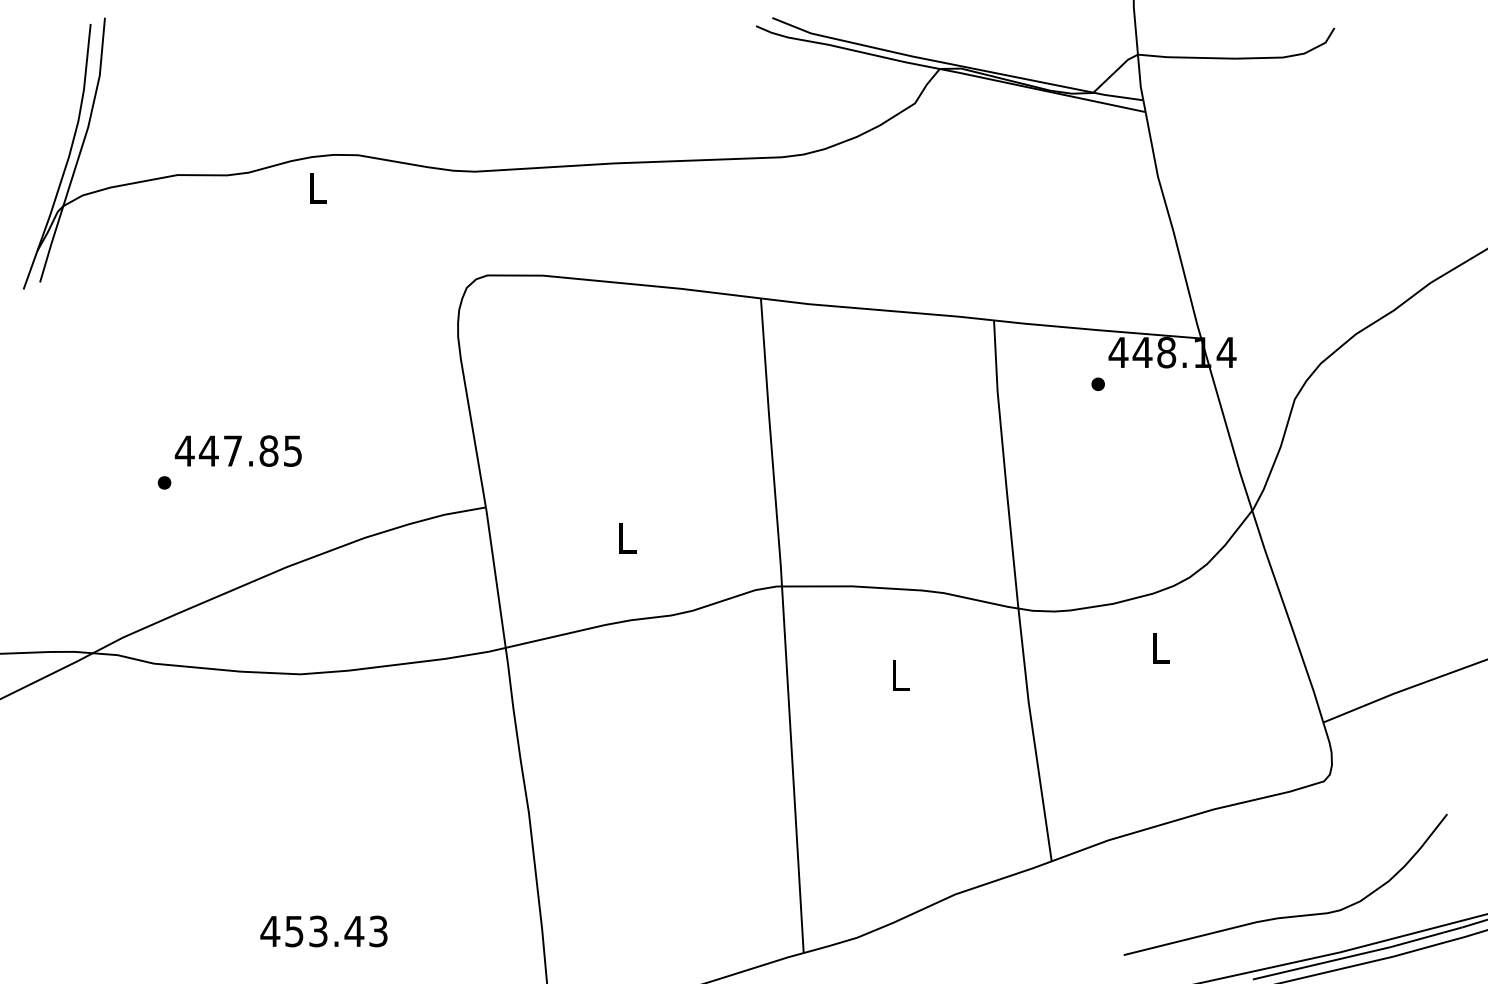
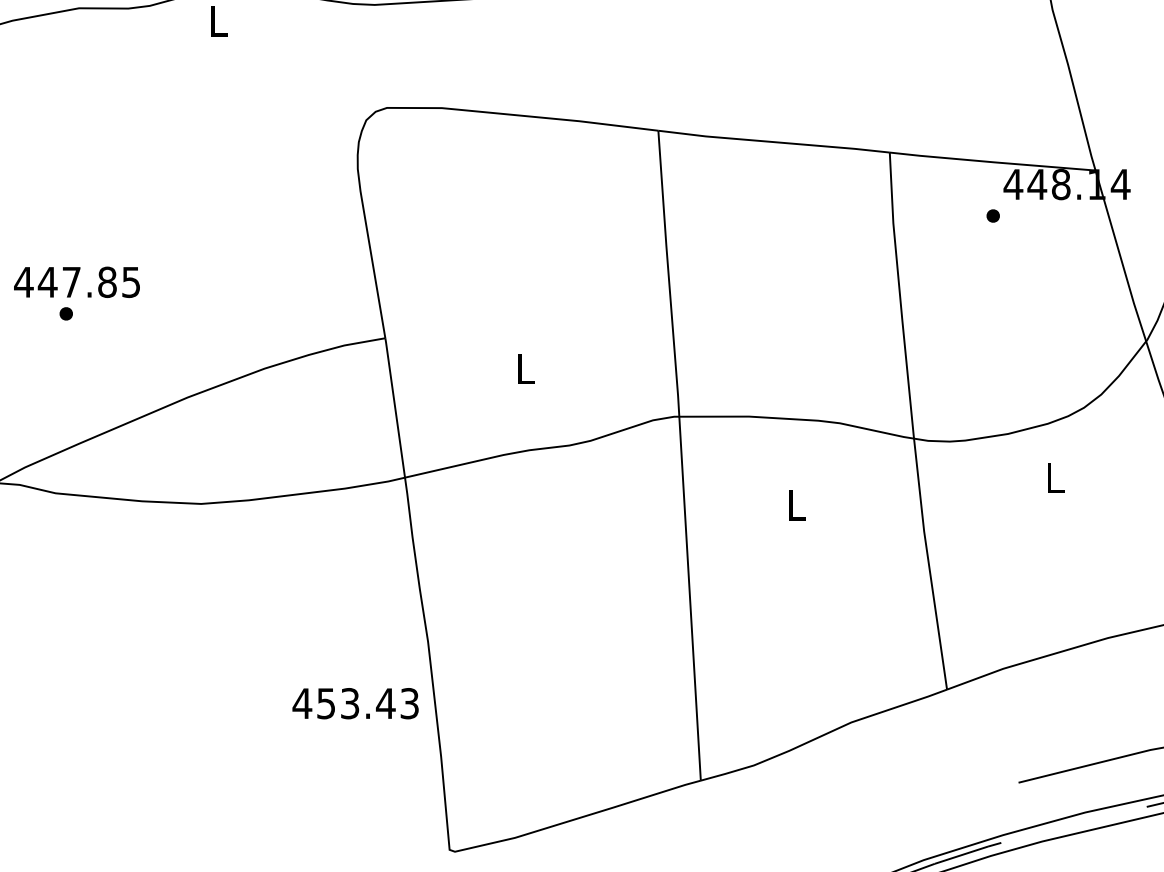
text: (237, 450) -> (76, 281), moved
text: (323, 931) -> (355, 703), moved

